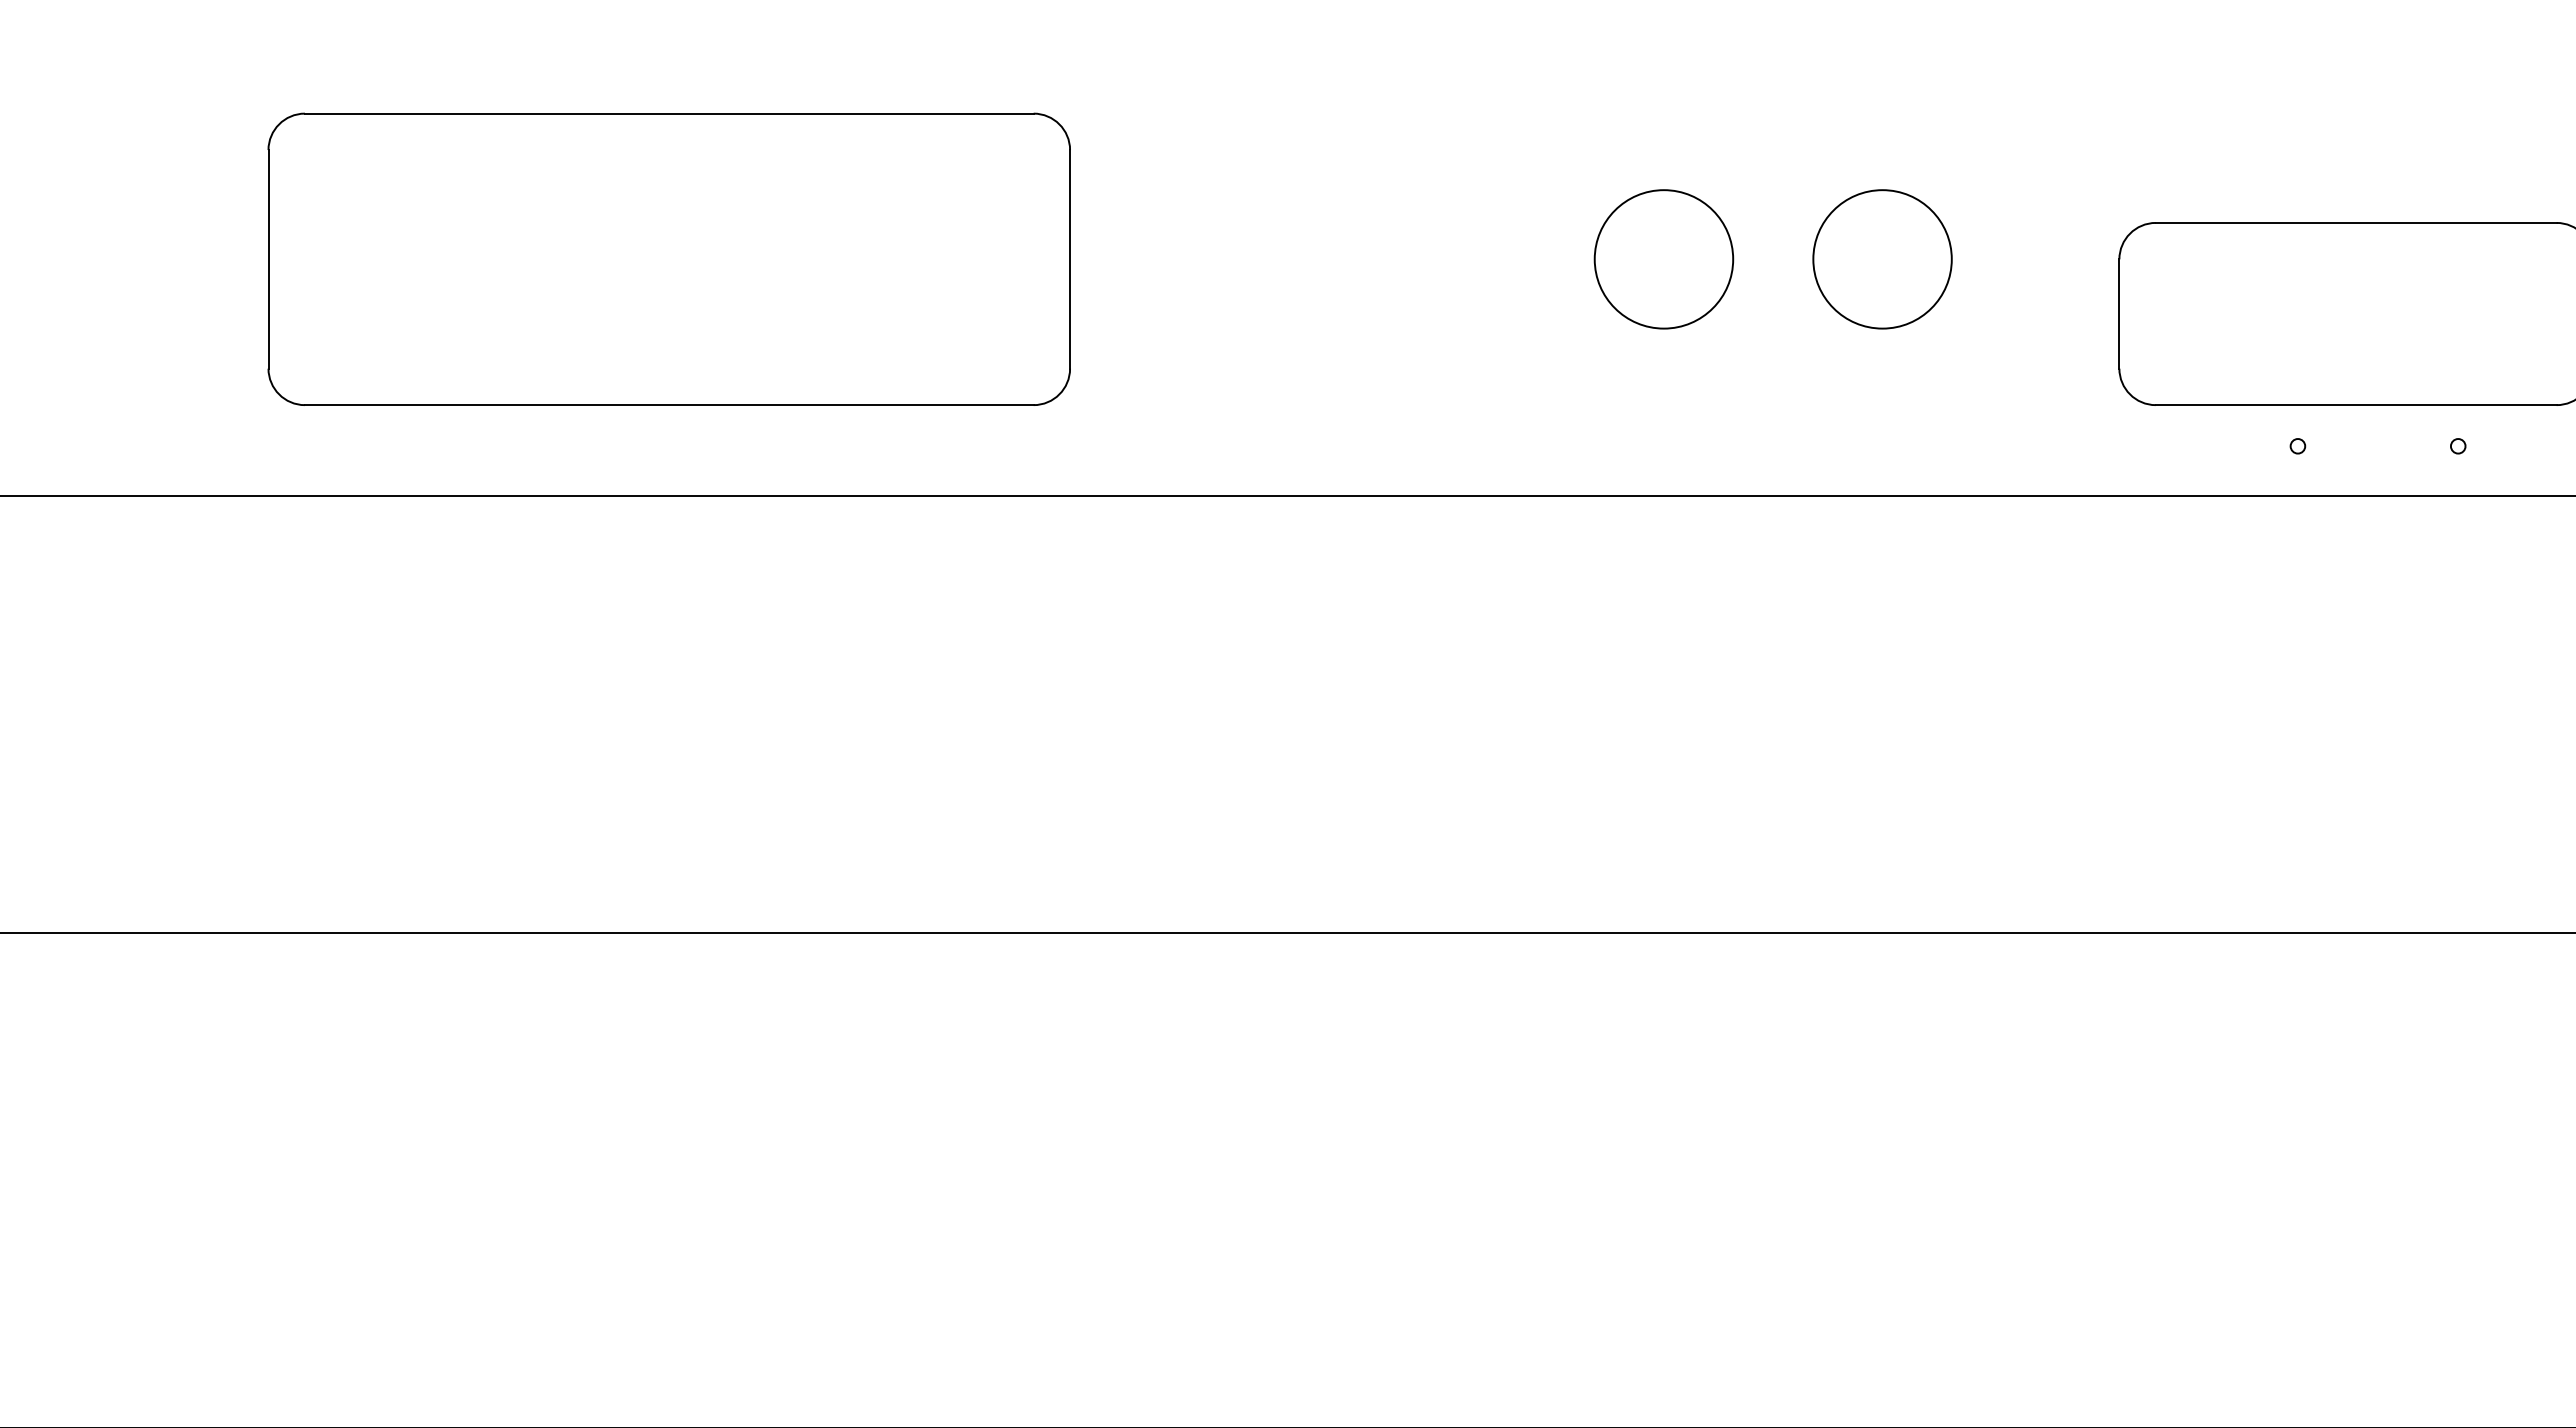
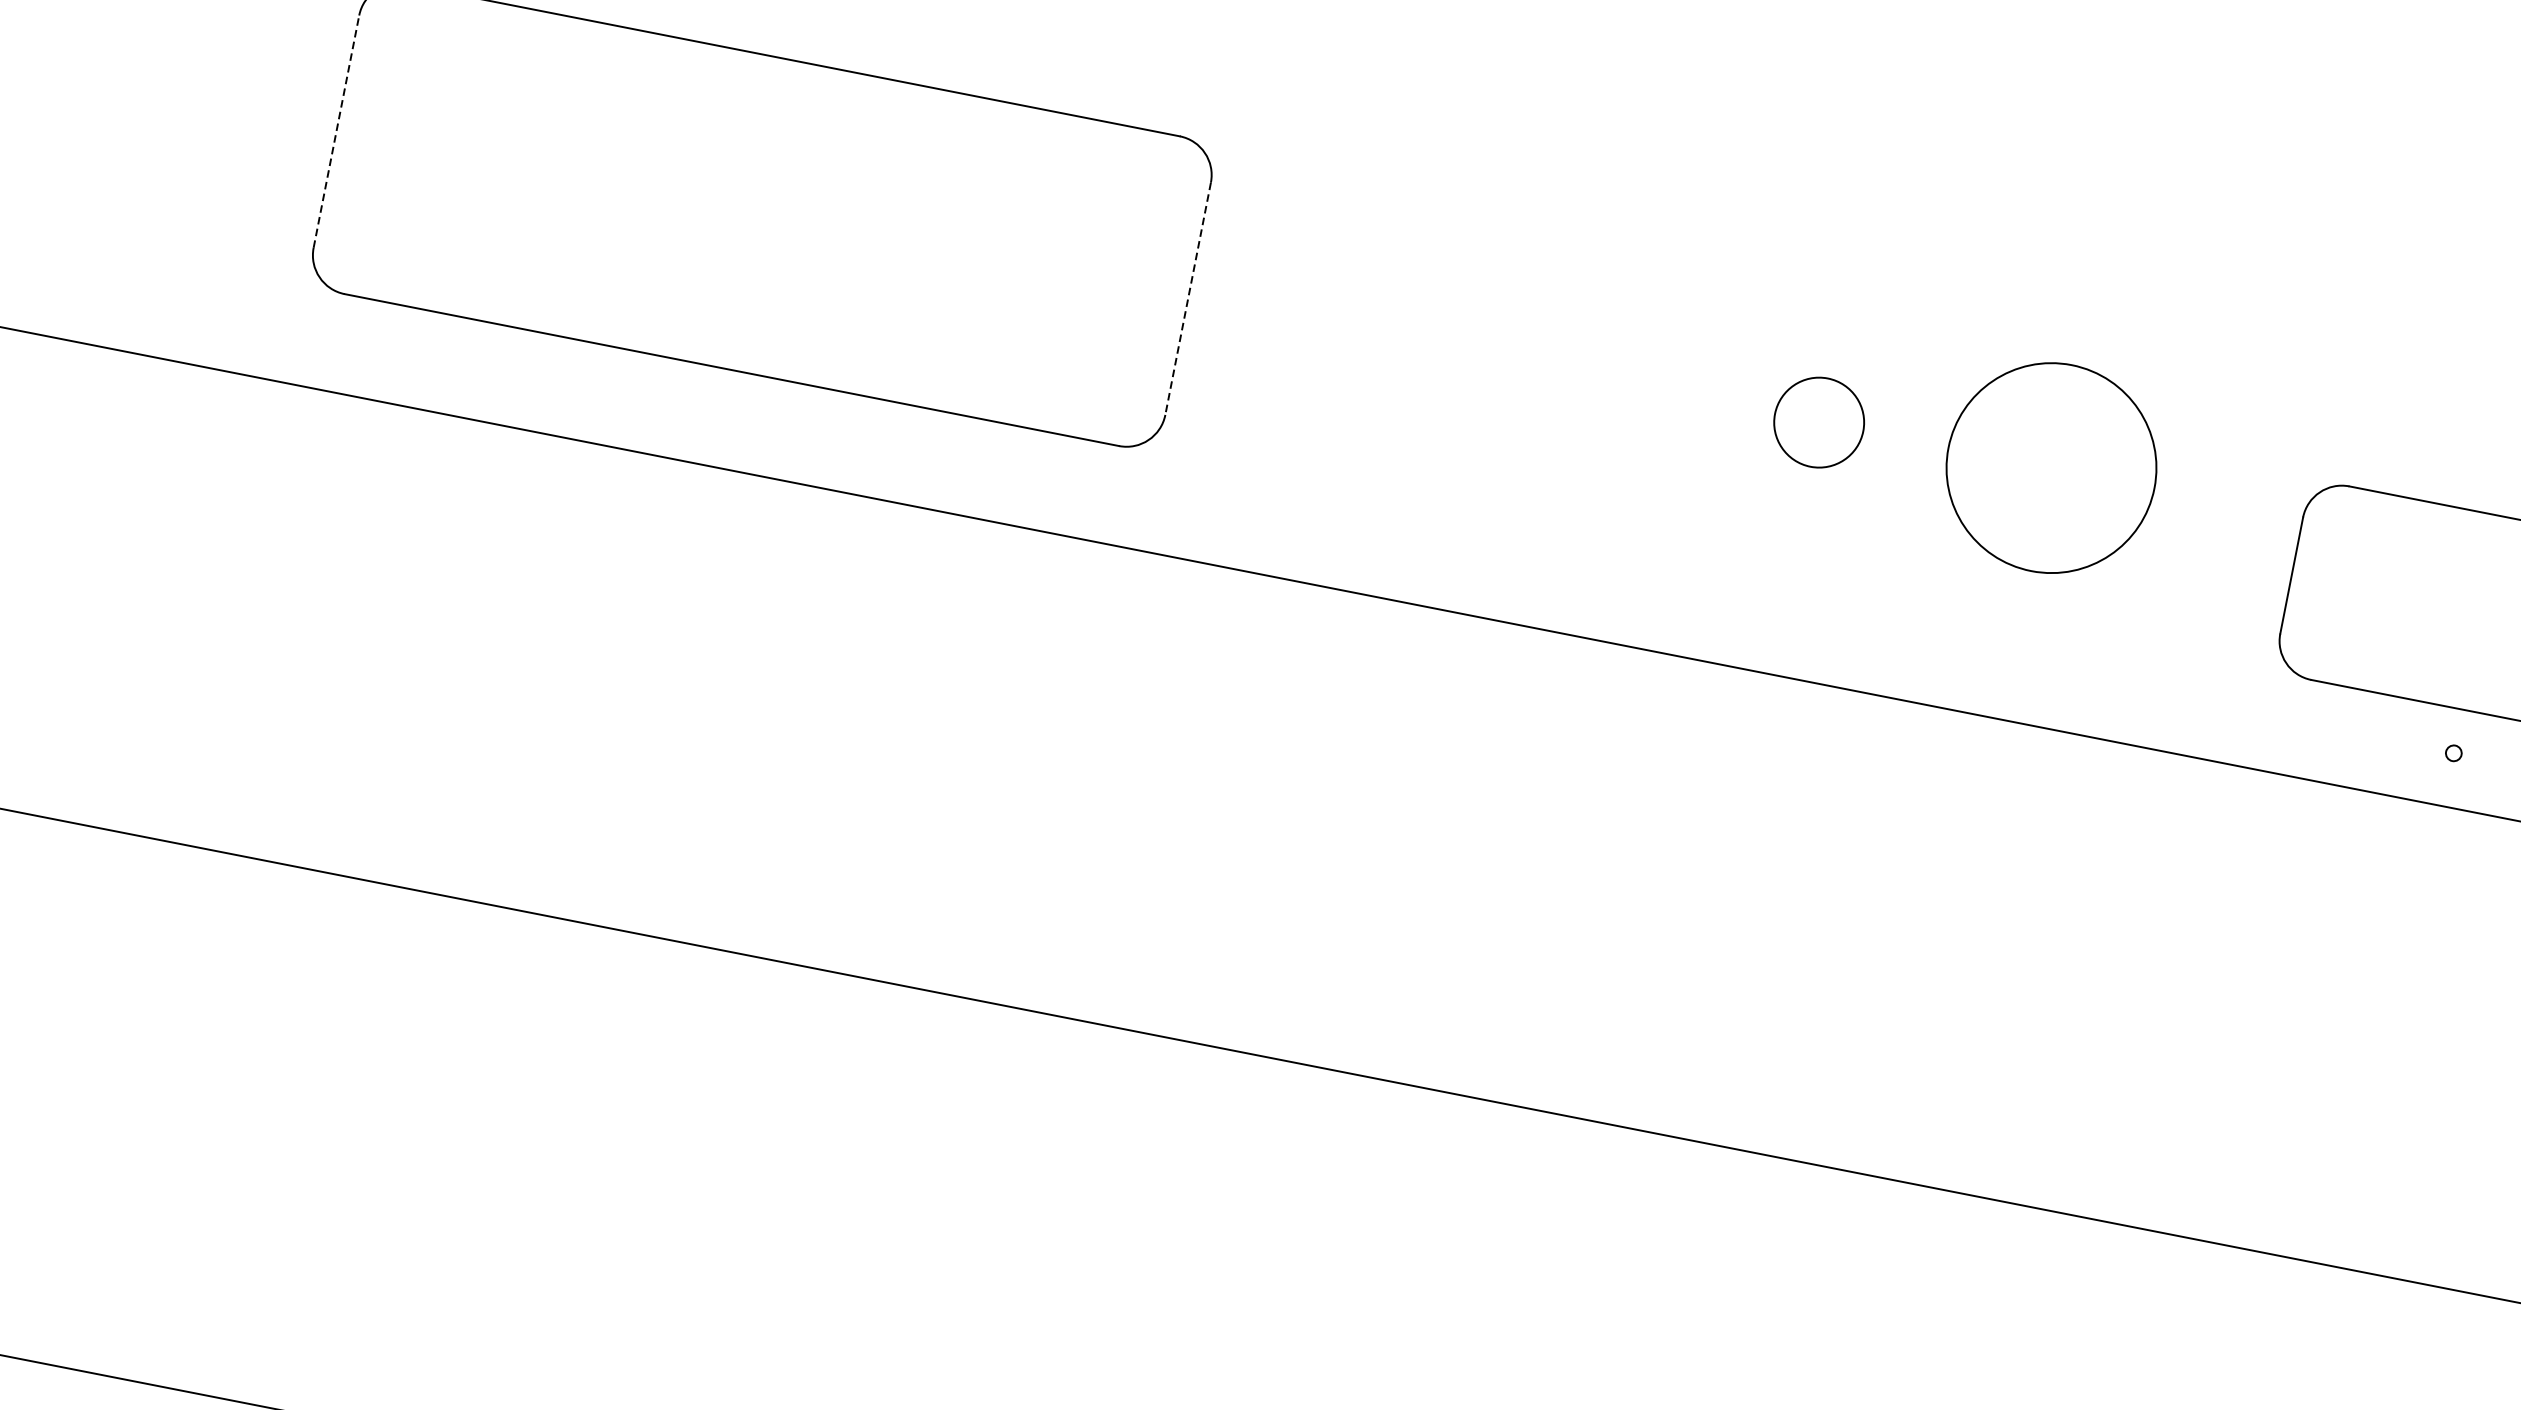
line: (268, 258) -> (336, 130), solid -> dashed
line: (1070, 259) -> (1188, 298), solid -> dashed
circle: (1663, 259) -> (1818, 422), size x0.6
circle: (1882, 259) -> (2051, 468), size x1.4

